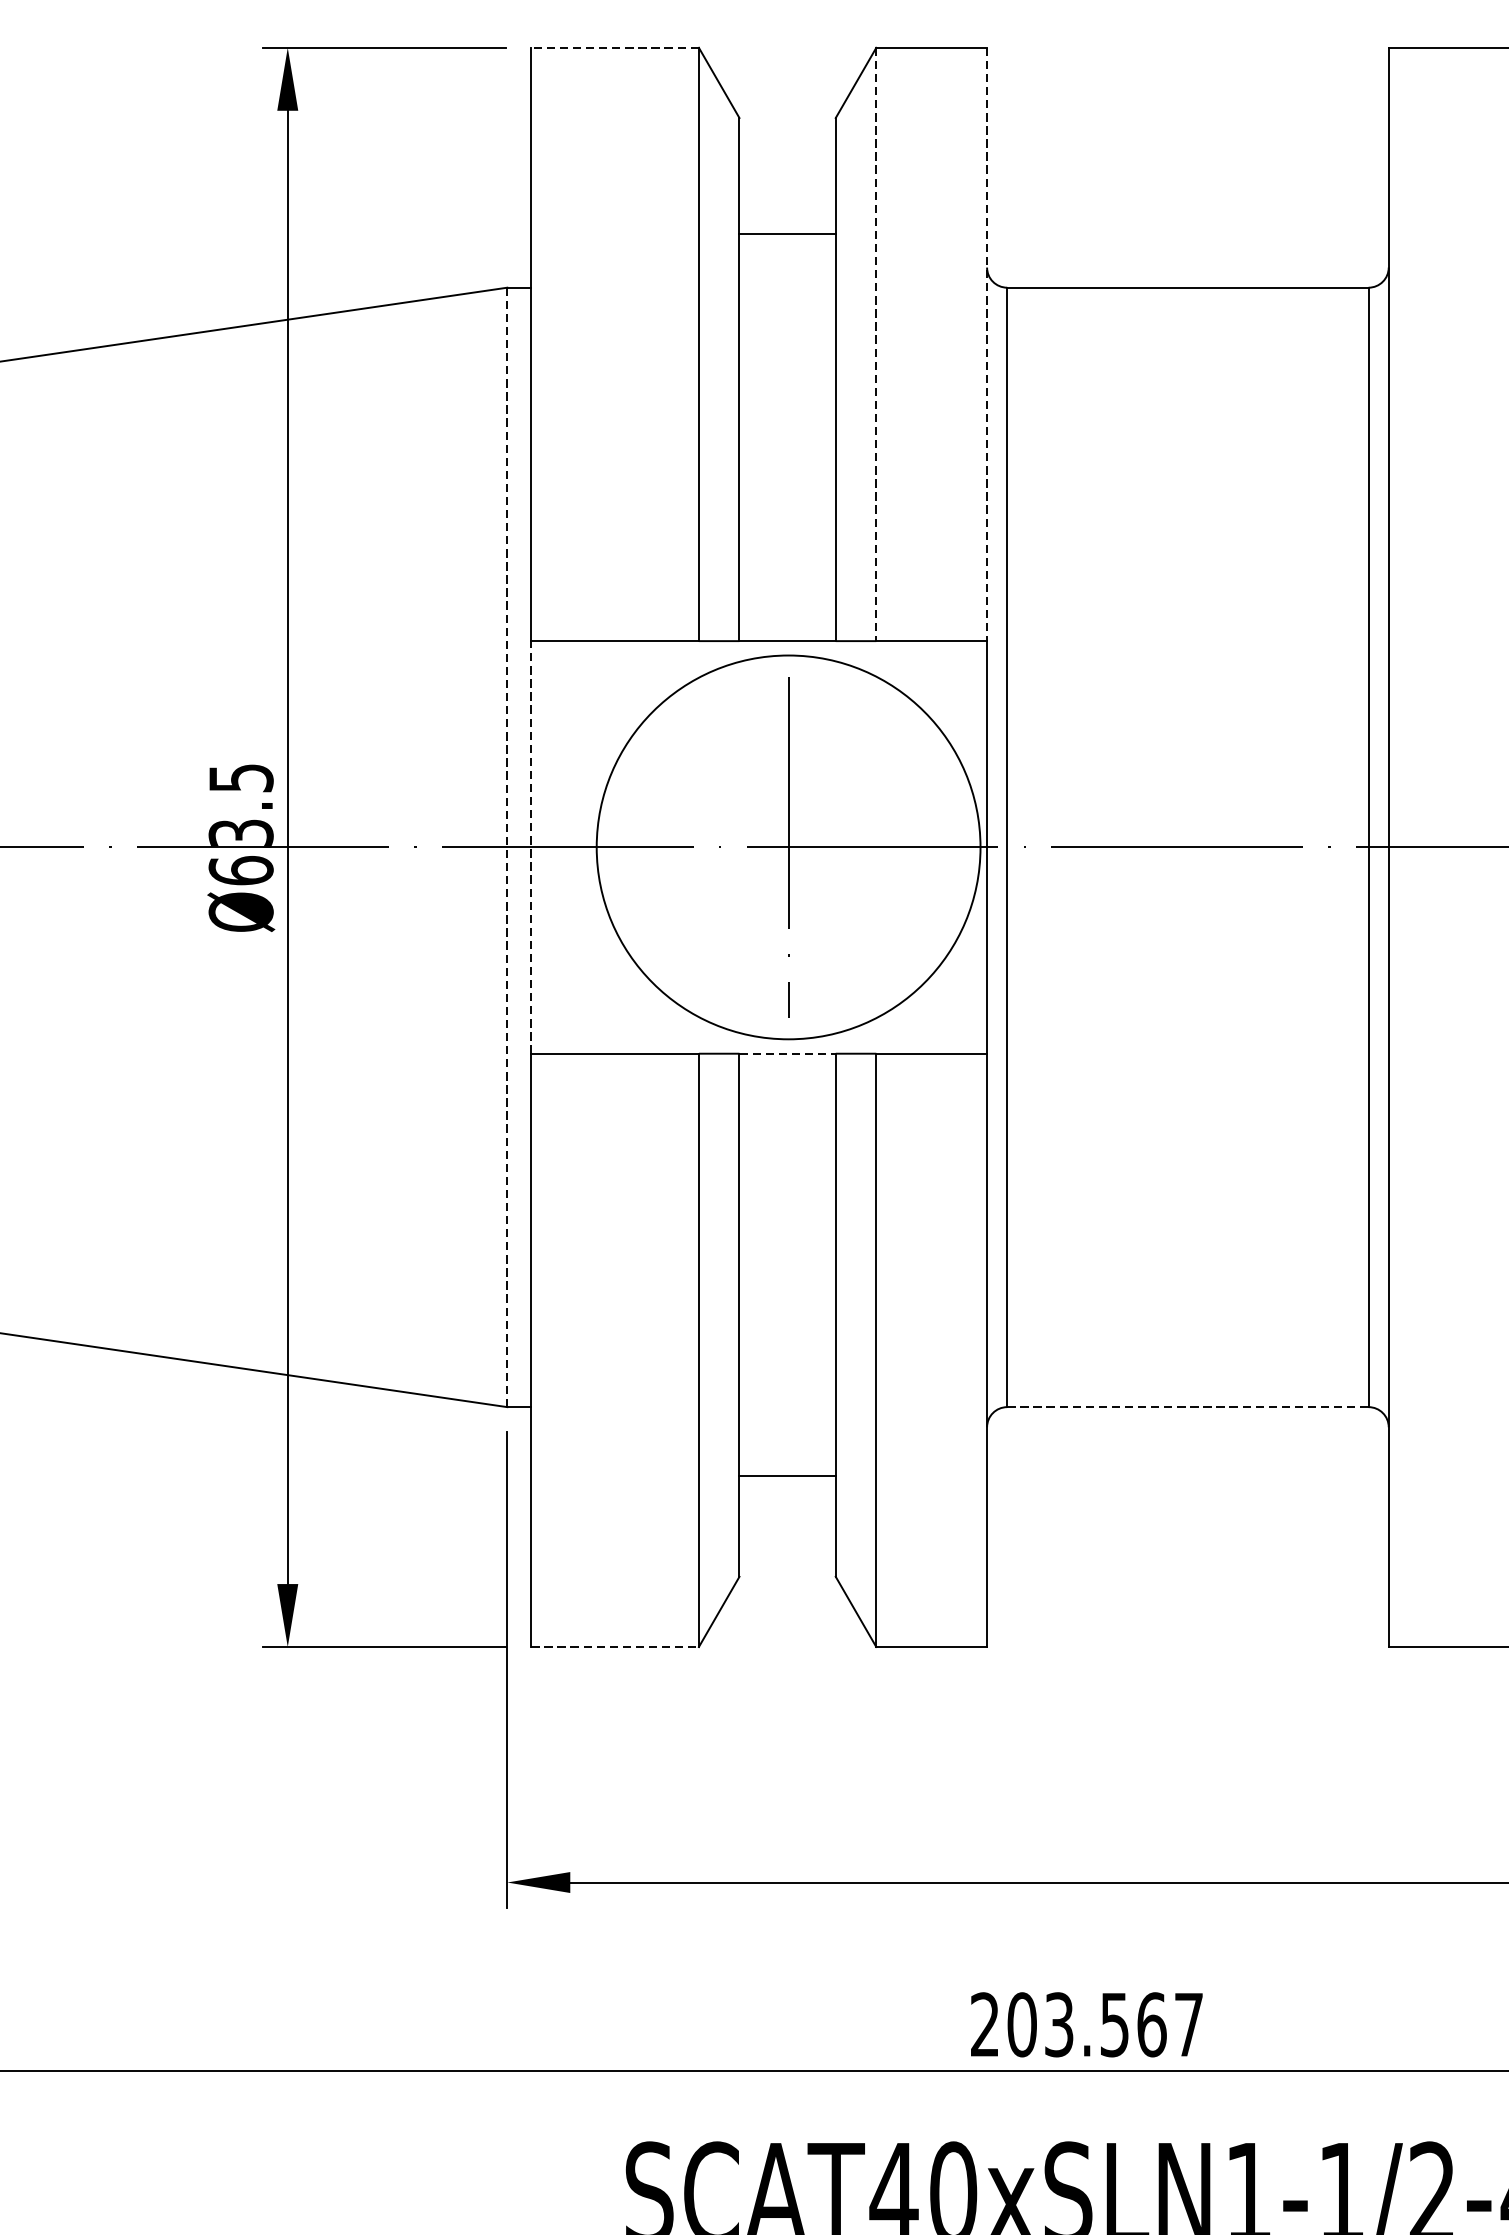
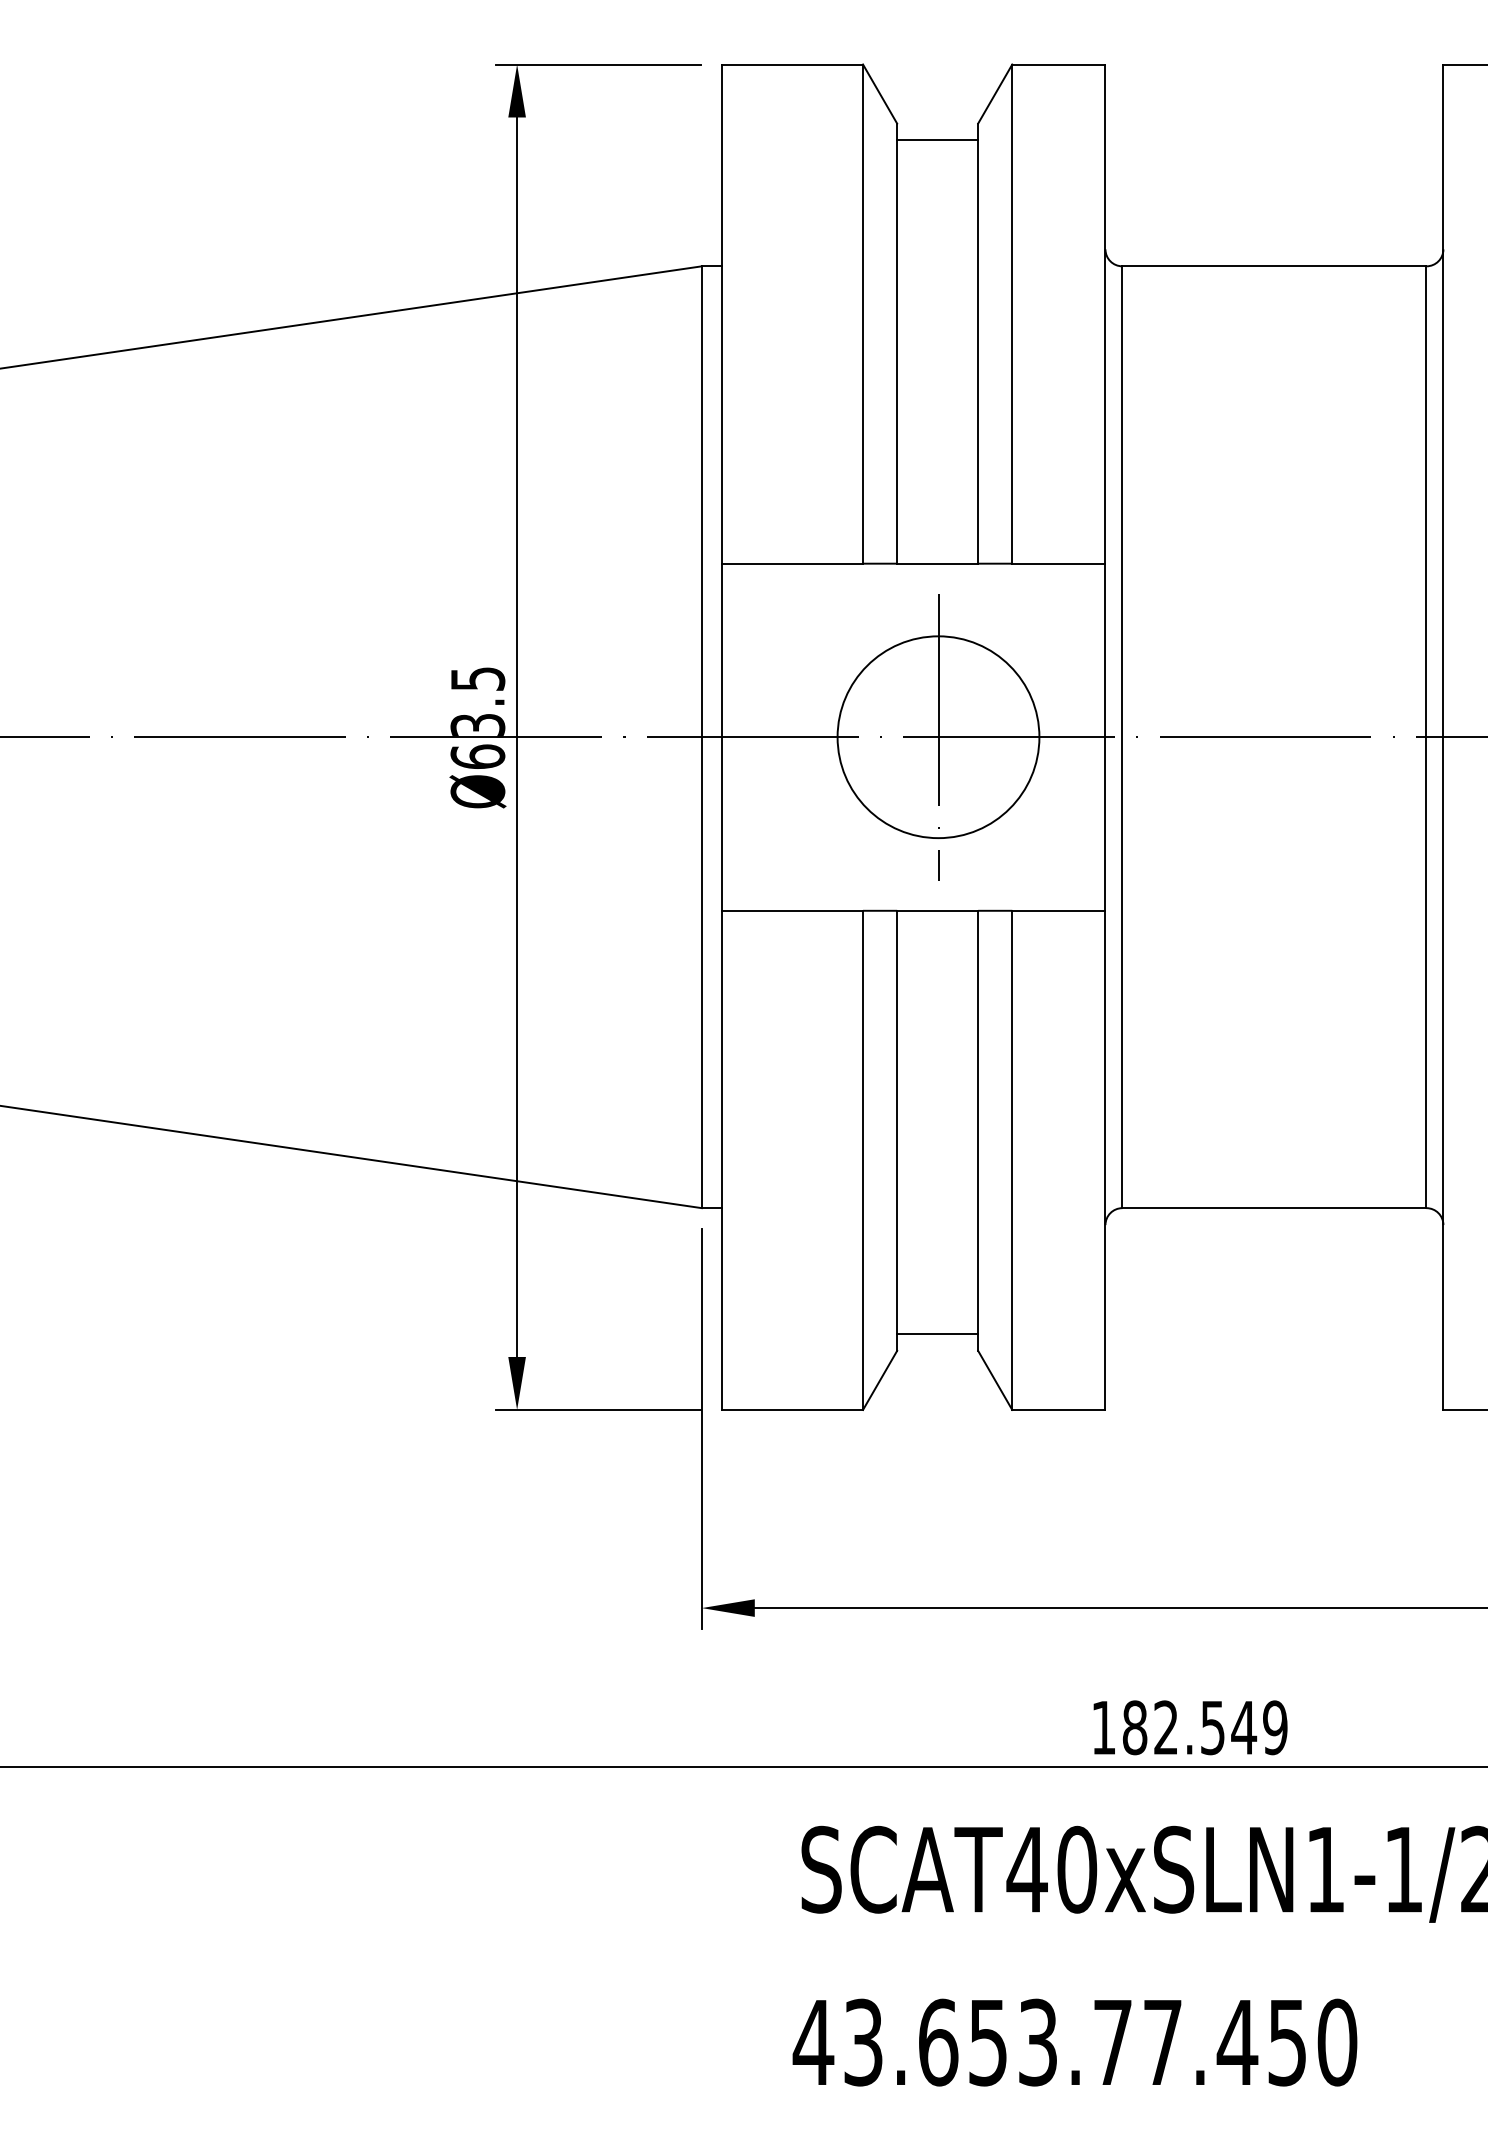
line: (615, 47) -> (792, 64), dashed -> solid
line: (787, 234) -> (937, 140), moved
line: (876, 344) -> (1012, 314), dashed -> solid
line: (987, 344) -> (1105, 314), dashed -> solid
line: (506, 847) -> (701, 737), dashed -> solid
line: (530, 847) -> (721, 737), dashed -> solid
circle: (788, 847) -> (938, 737), size x0.62
line: (787, 1053) -> (937, 910), dashed -> solid
line: (1187, 1407) -> (1274, 1208), dashed -> solid
line: (787, 1476) -> (937, 1334), moved
line: (615, 1646) -> (792, 1409), dashed -> solid
text: (1086, 2024) -> (1189, 1727), 203.567 -> 182.549

